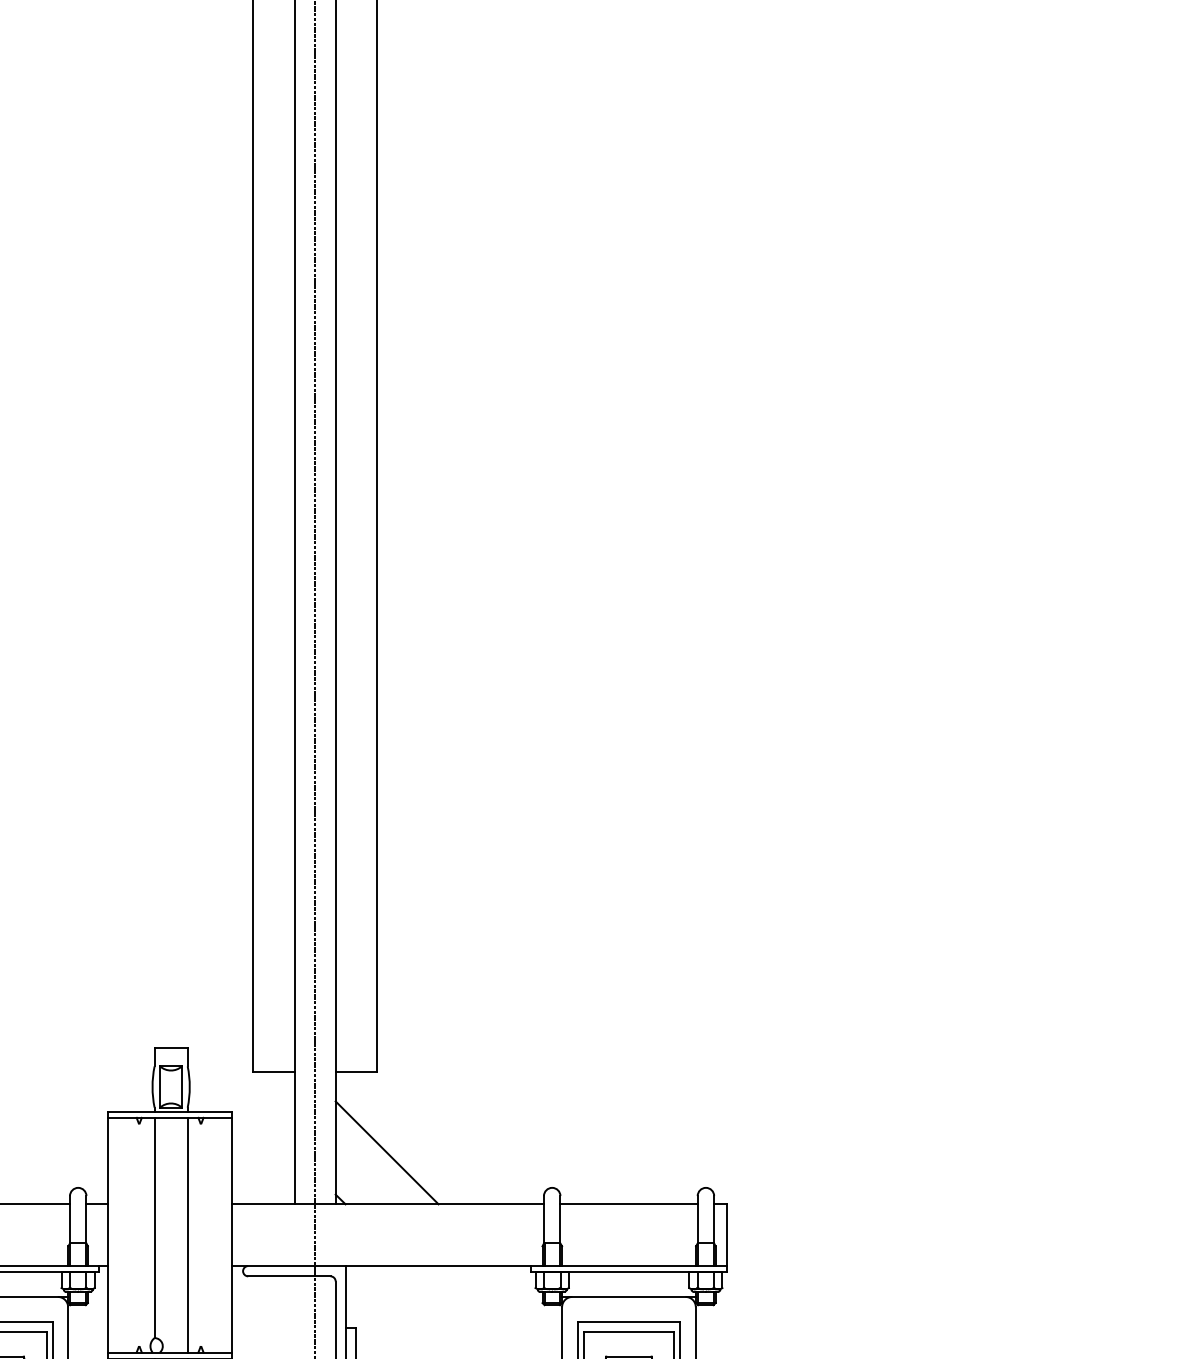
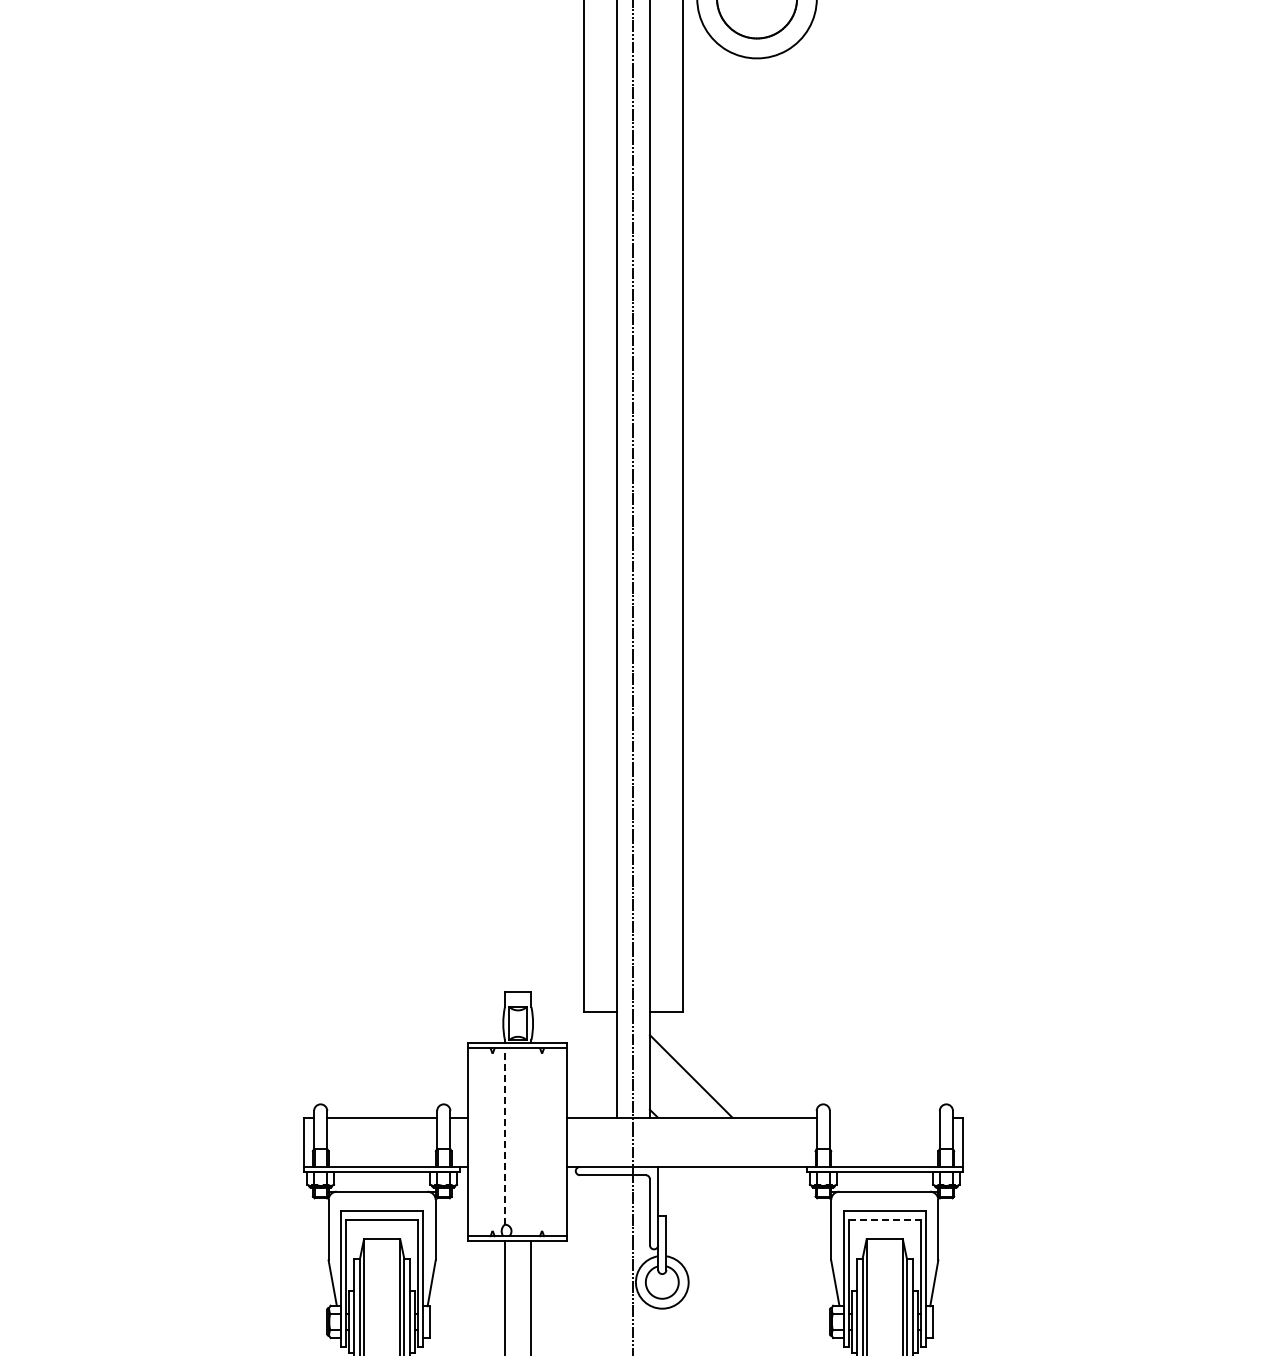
line: (628, 1204) -> (884, 1117), removed
line: (154, 1227) -> (504, 1136), solid -> dashed
line: (187, 1235) -> (531, 1142), removed
line: (629, 1331) -> (885, 1219), solid -> dashed

